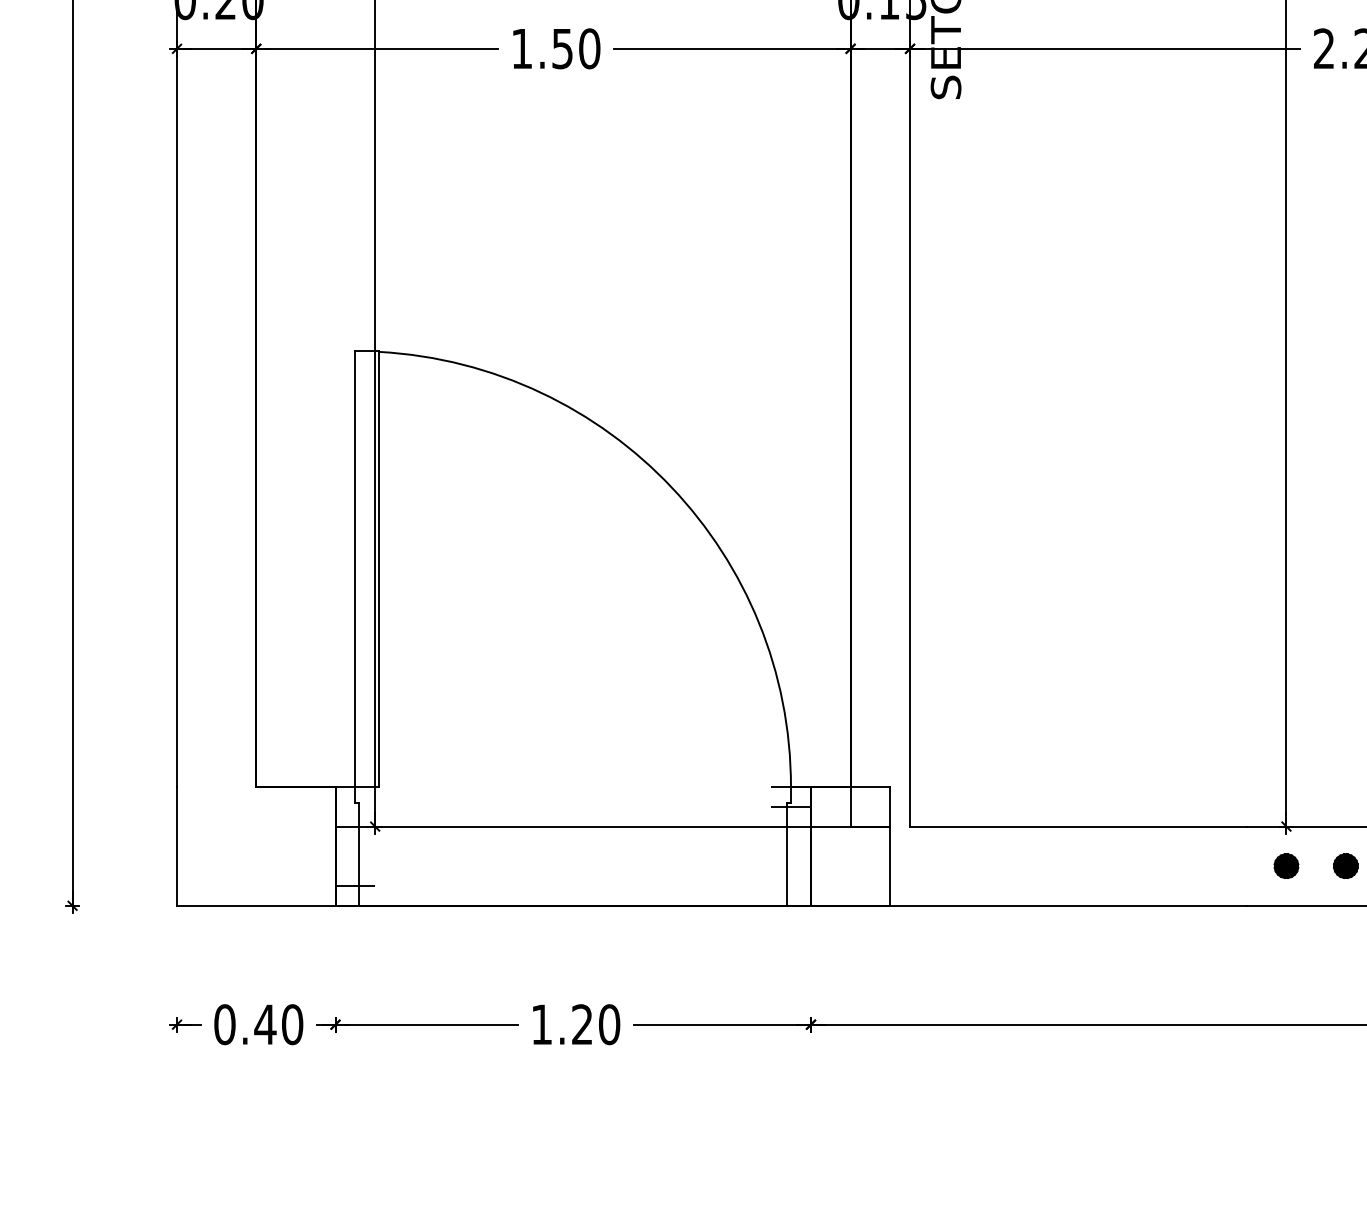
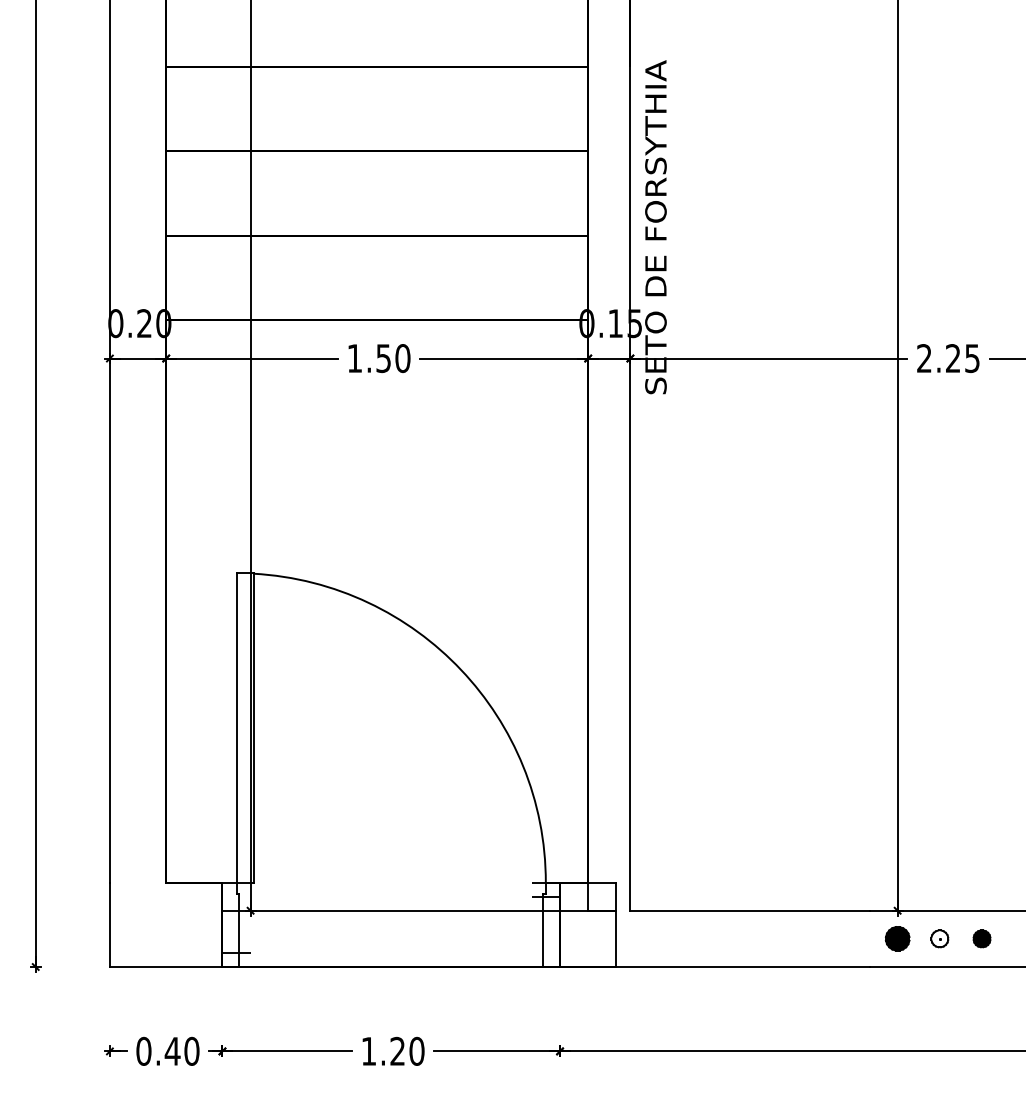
part: (1286, 865) -> (897, 938), size x1.4
fill: (1345, 865) -> (939, 938), removed

